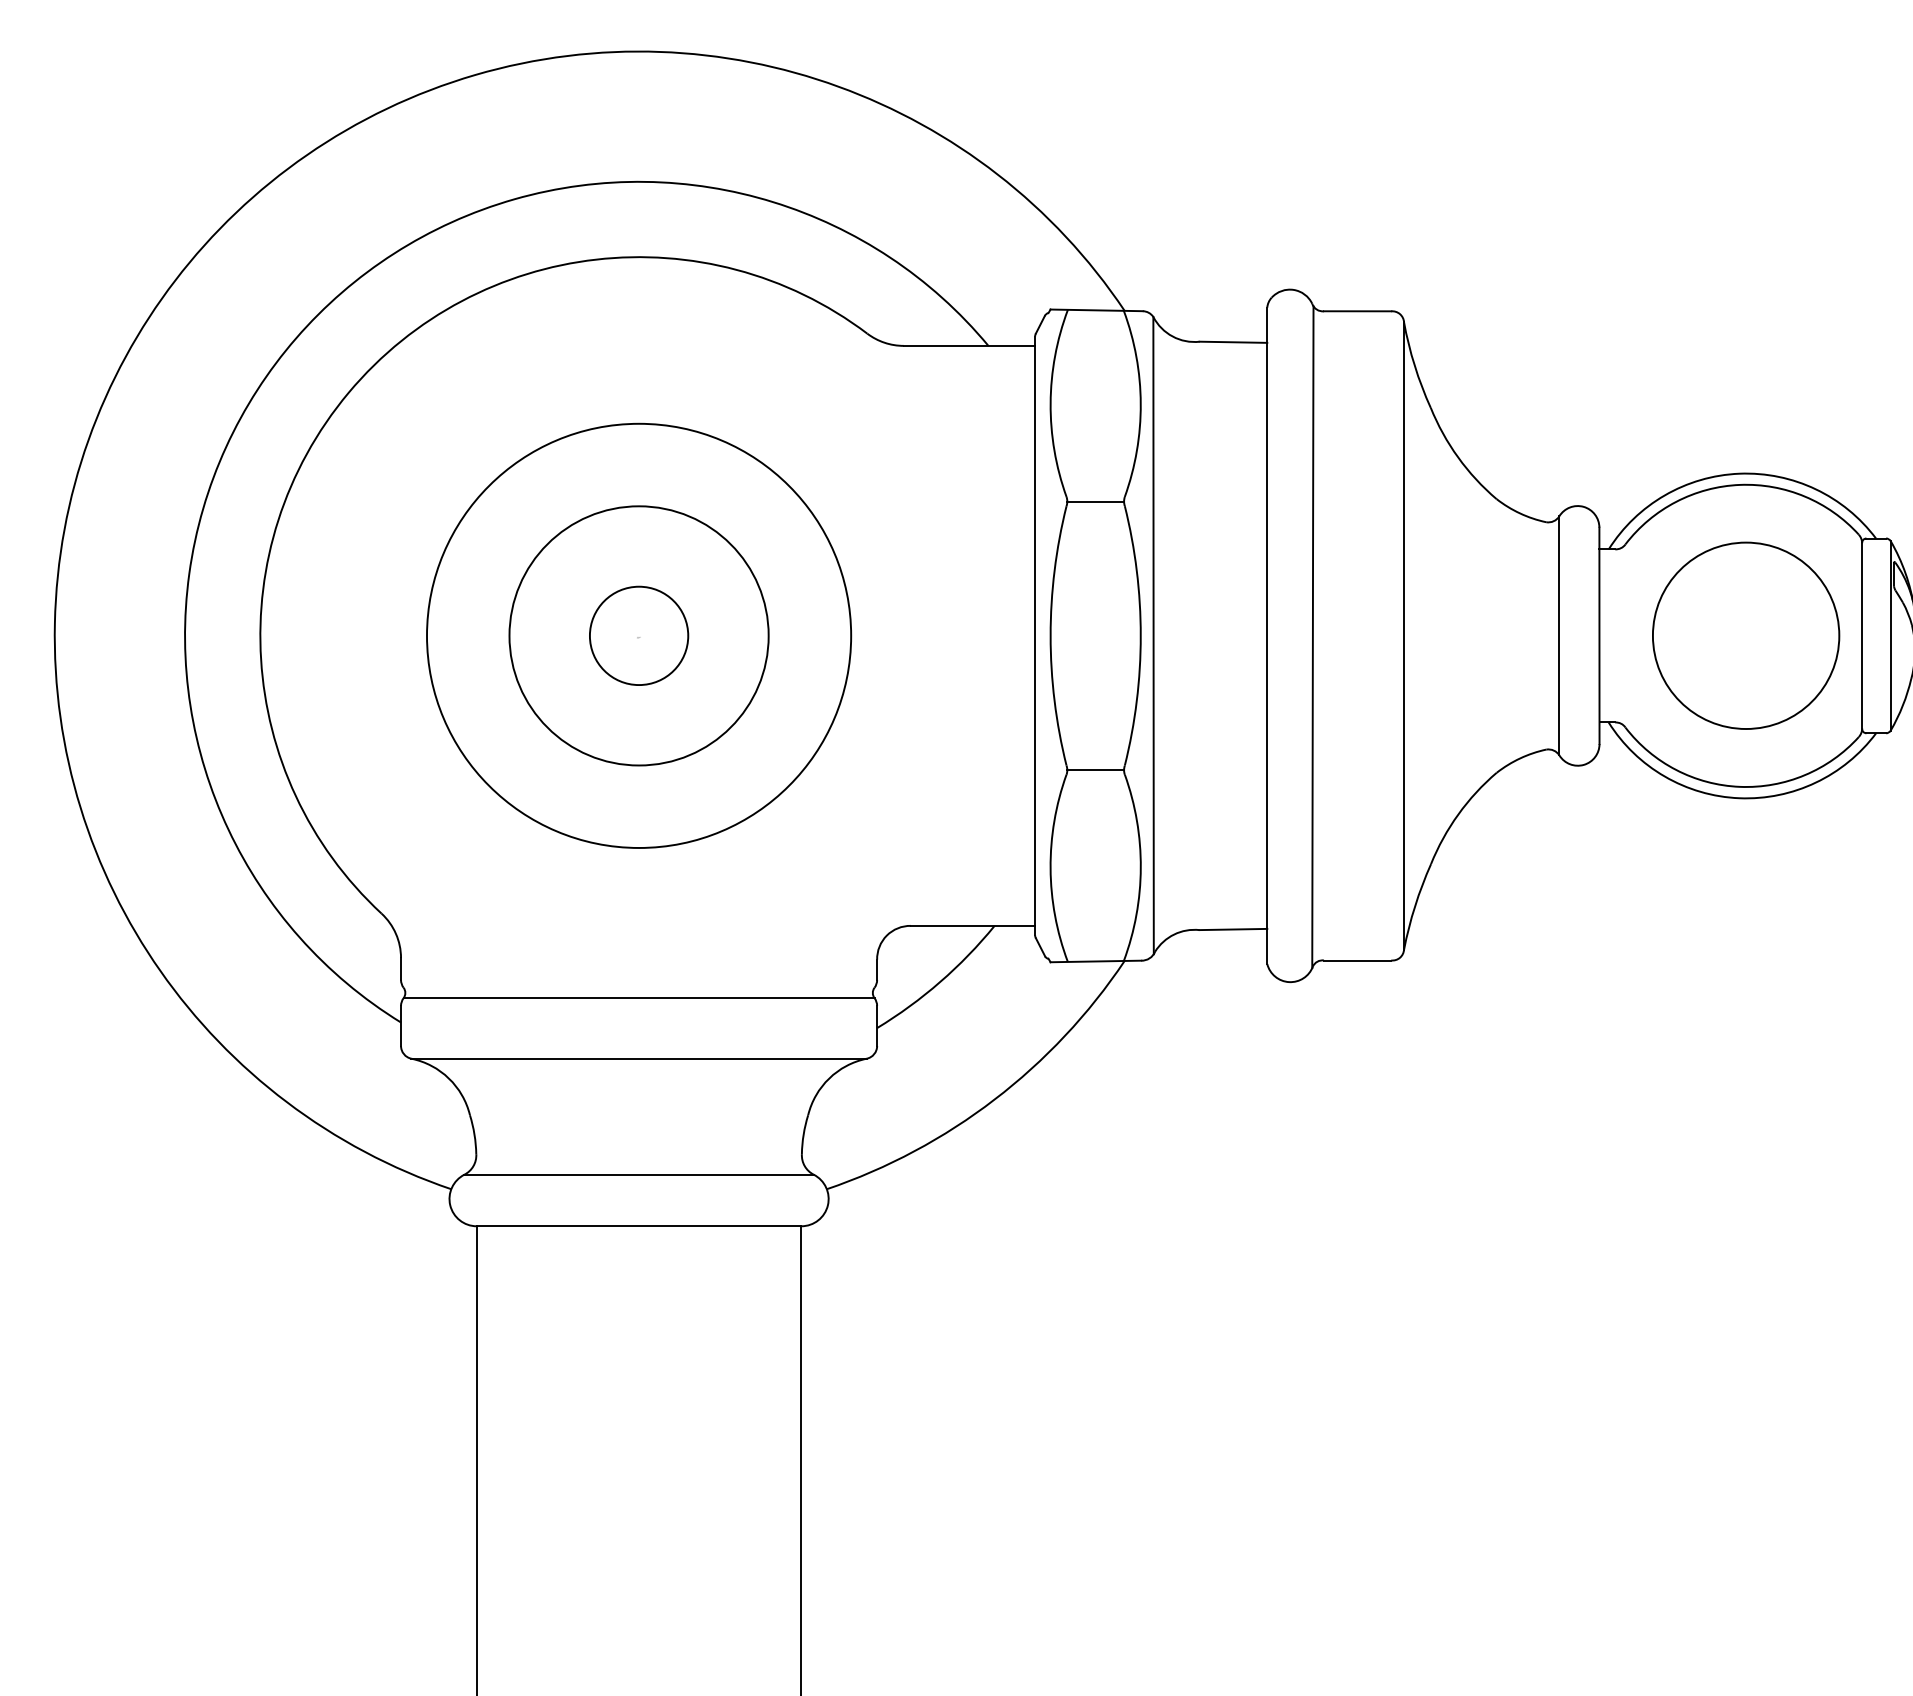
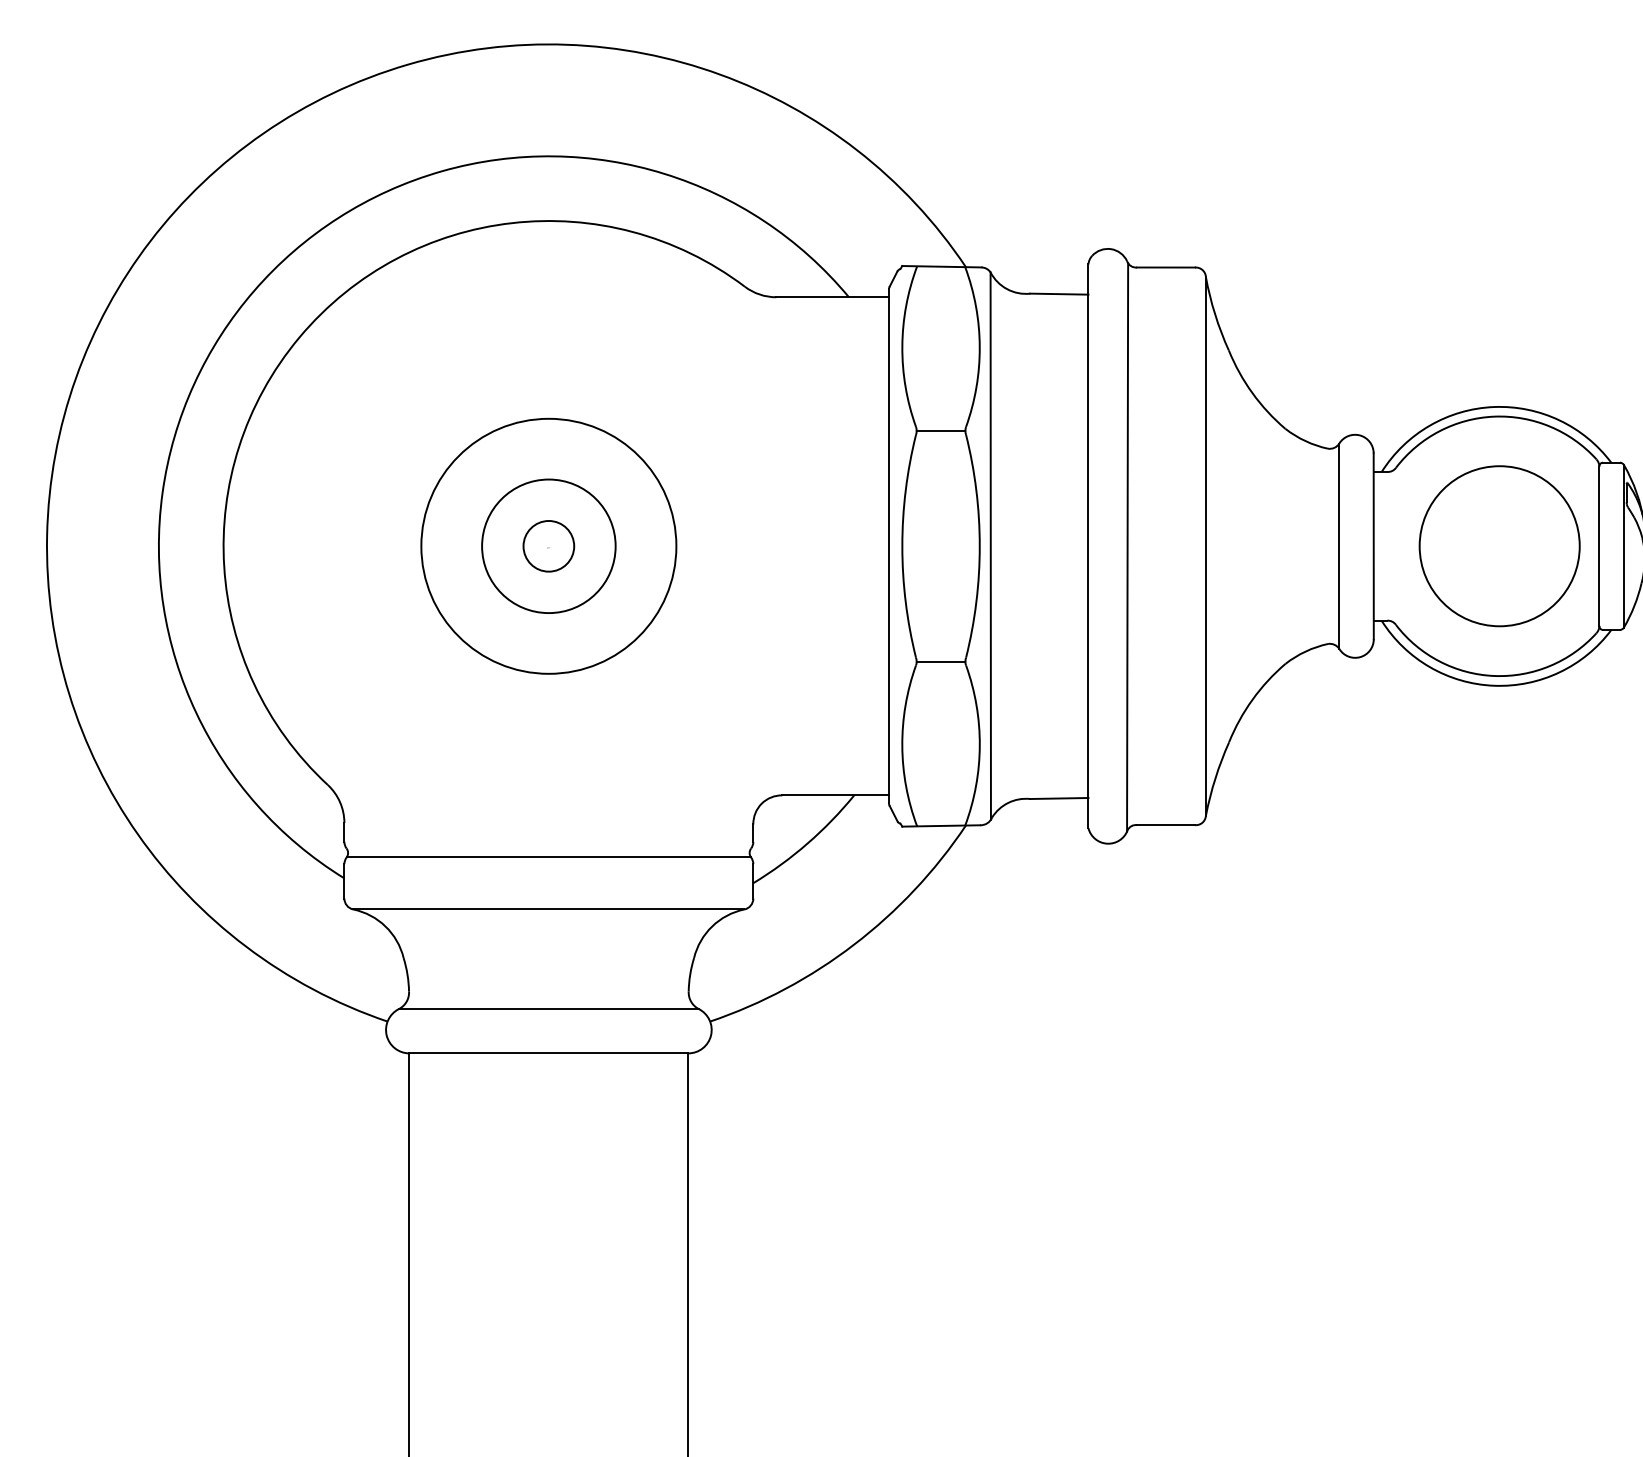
circle: (638, 635) -> (548, 545), size x0.6
circle: (638, 635) -> (548, 545), size x0.6
circle: (639, 635) -> (549, 545), size x0.7

